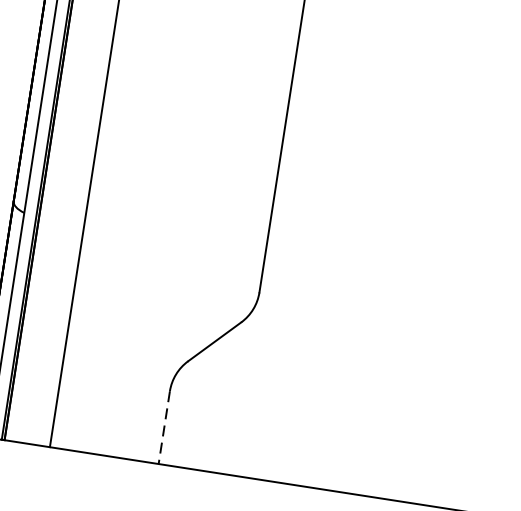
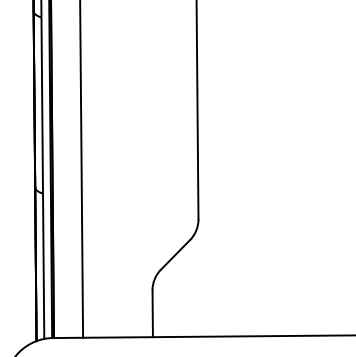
line: (163, 428) -> (152, 314), dashed -> solid

